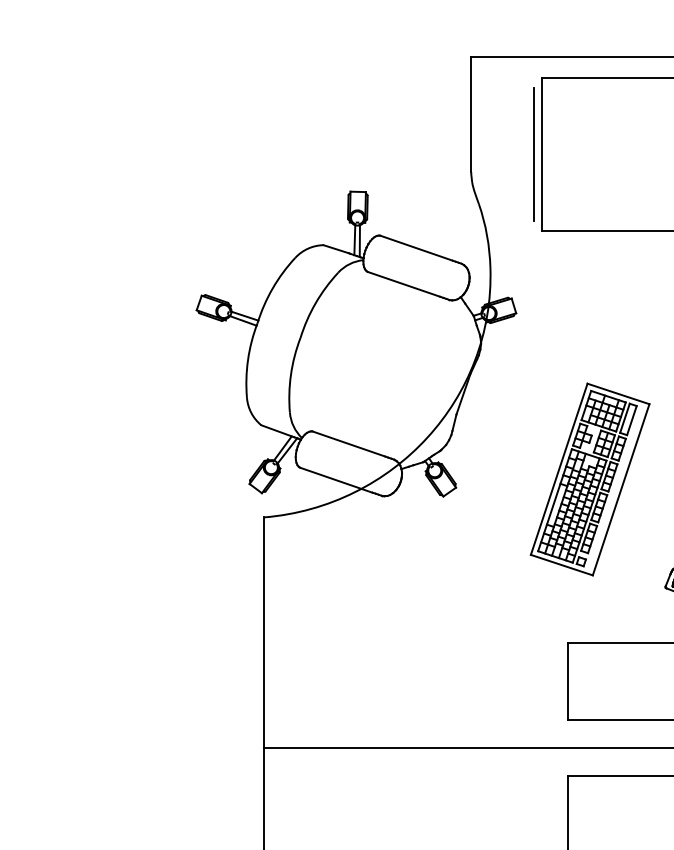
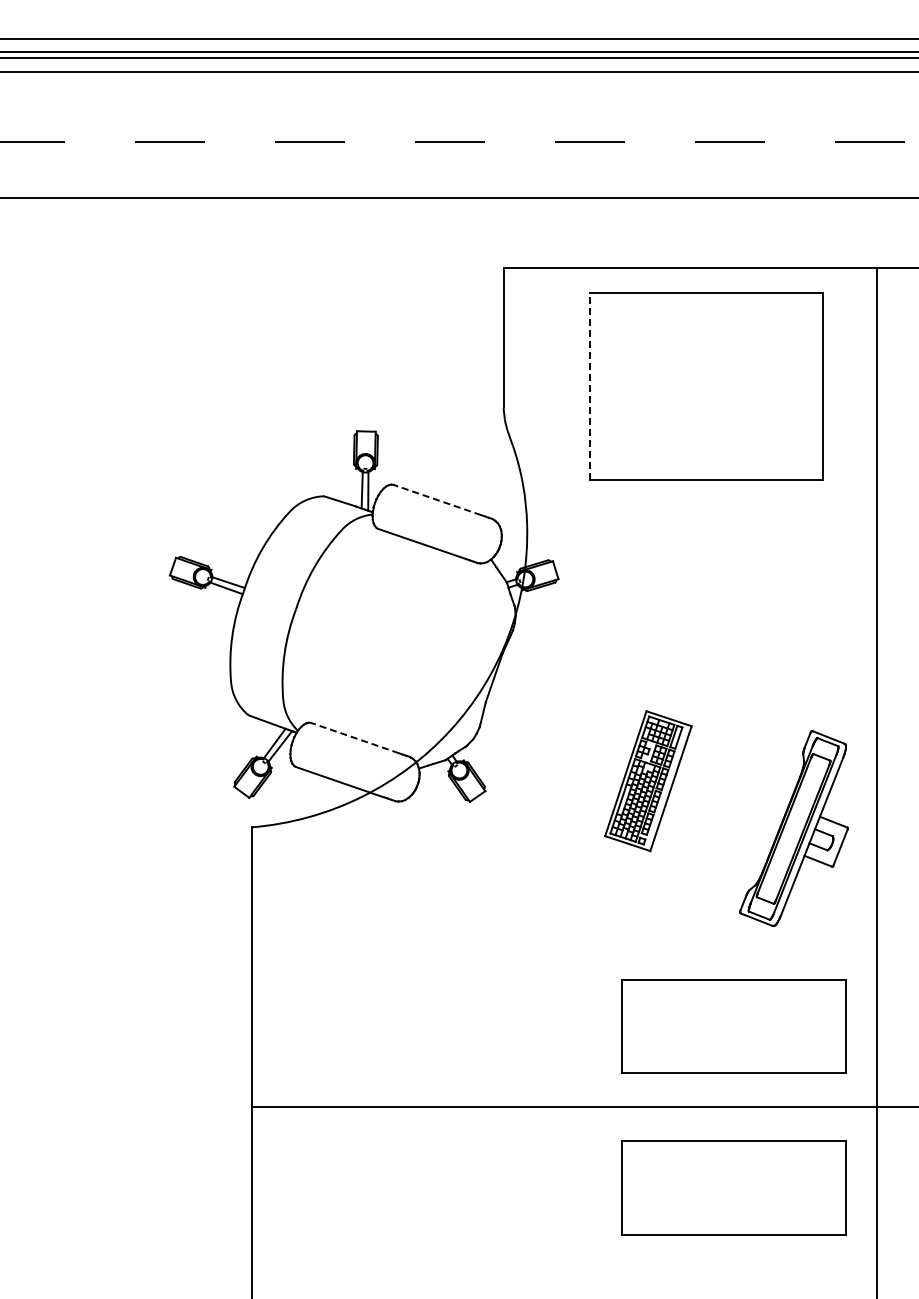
line: (534, 154) -> (580, 385), removed
line: (541, 154) -> (589, 385), solid -> dashed
line: (416, 247) -> (437, 499), solid -> dashed
line: (348, 444) -> (354, 738), solid -> dashed
part: (590, 478) -> (648, 780), size x0.6

